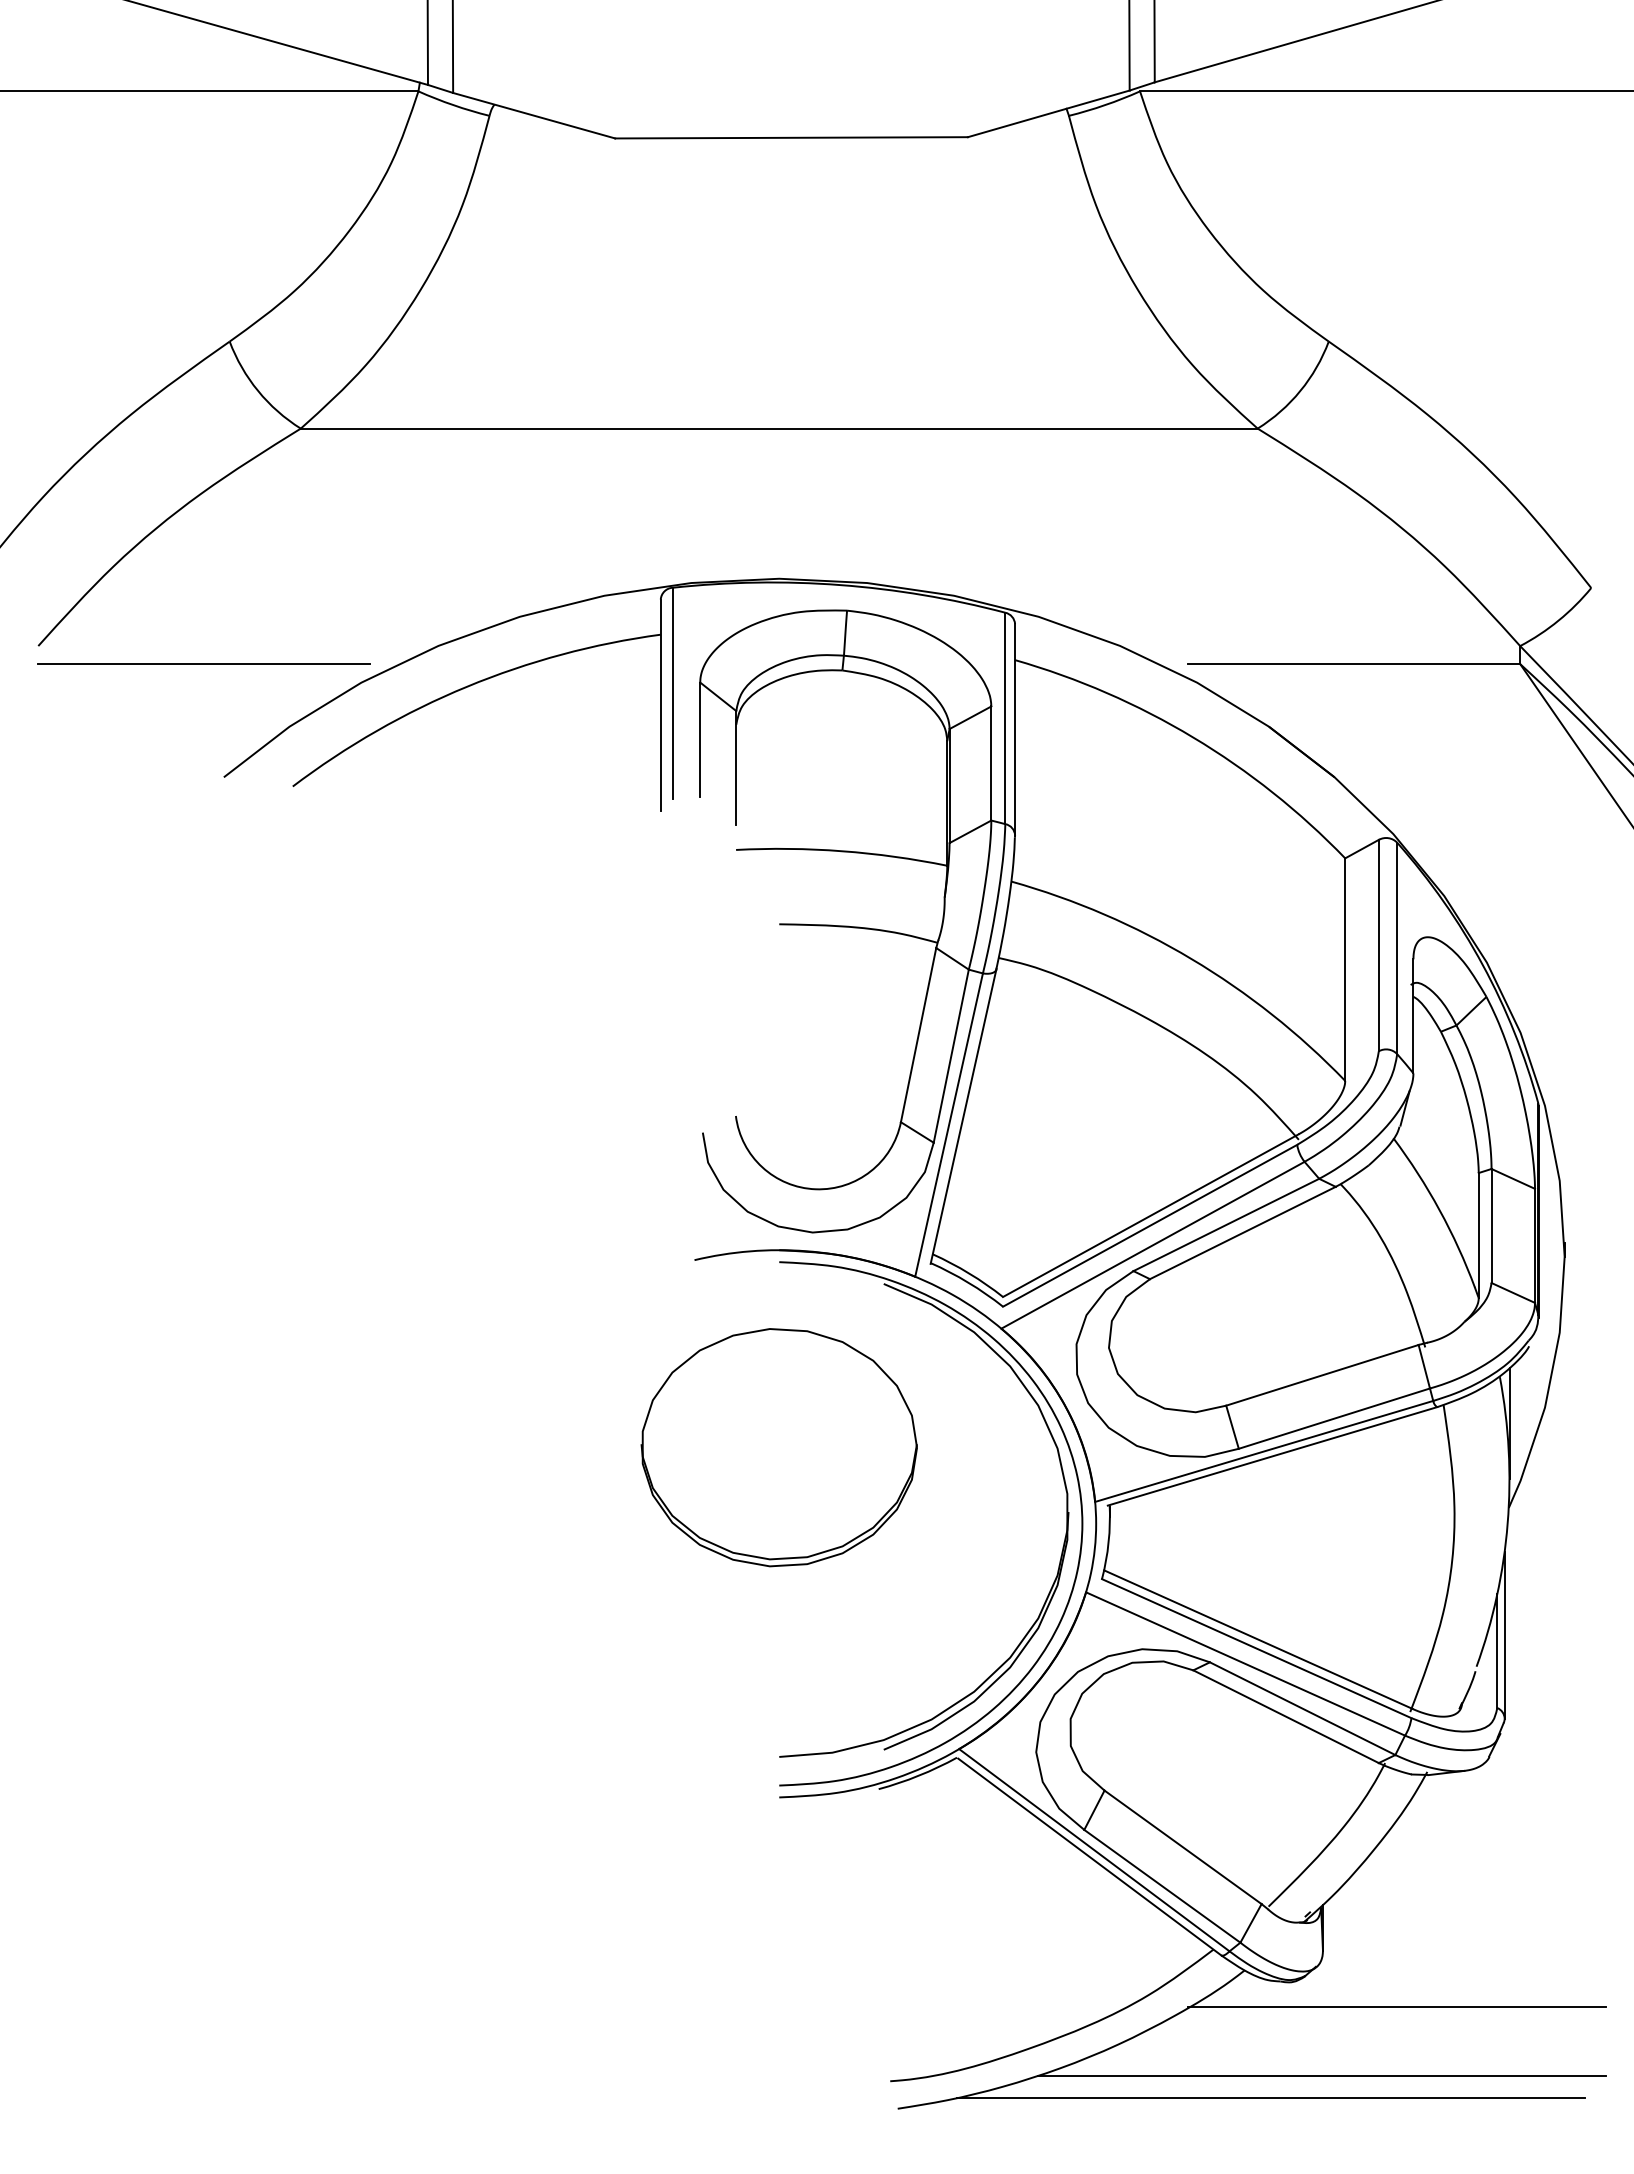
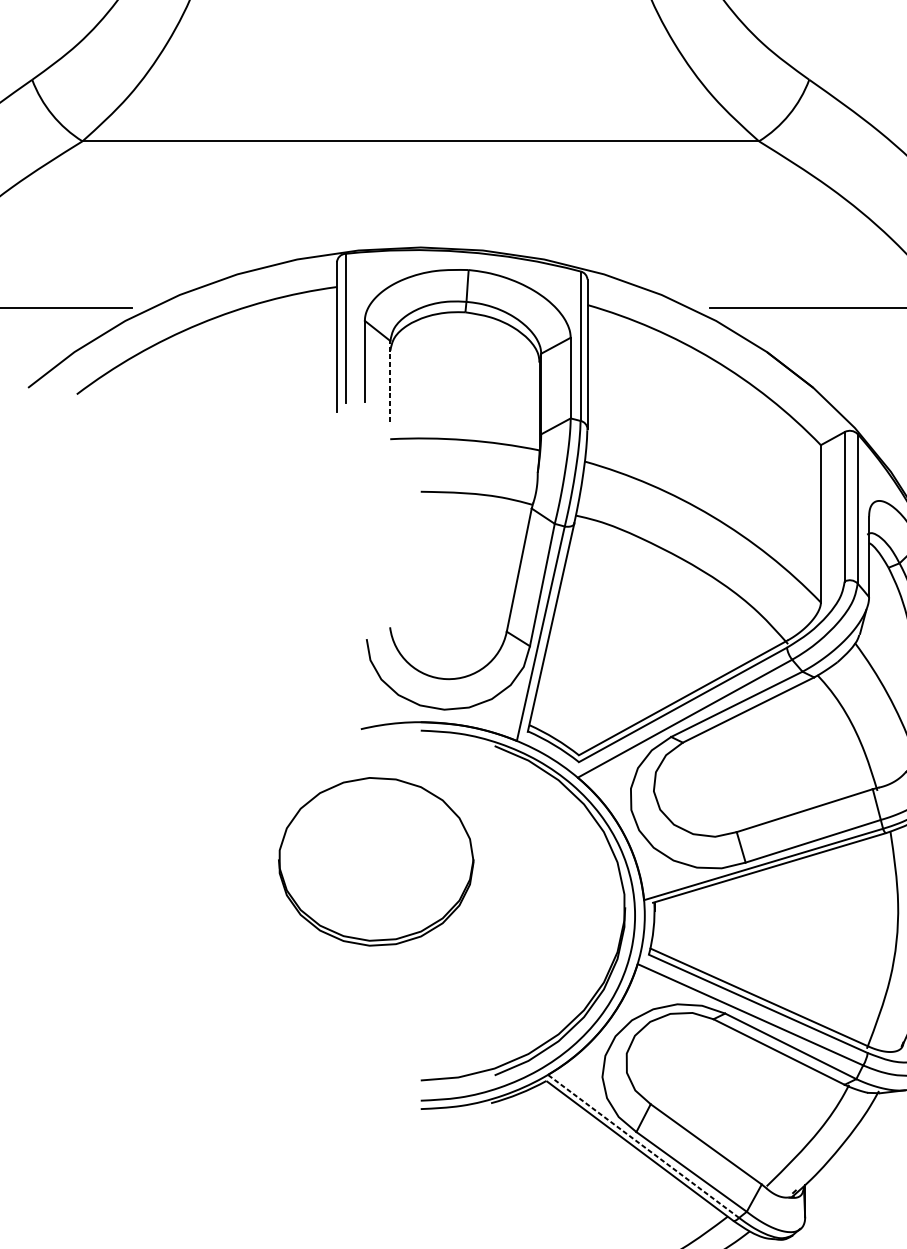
line: (736, 767) -> (390, 380), solid -> dashed
part: (778, 1447) -> (375, 861), moved
line: (1094, 1850) -> (643, 1146), solid -> dashed

